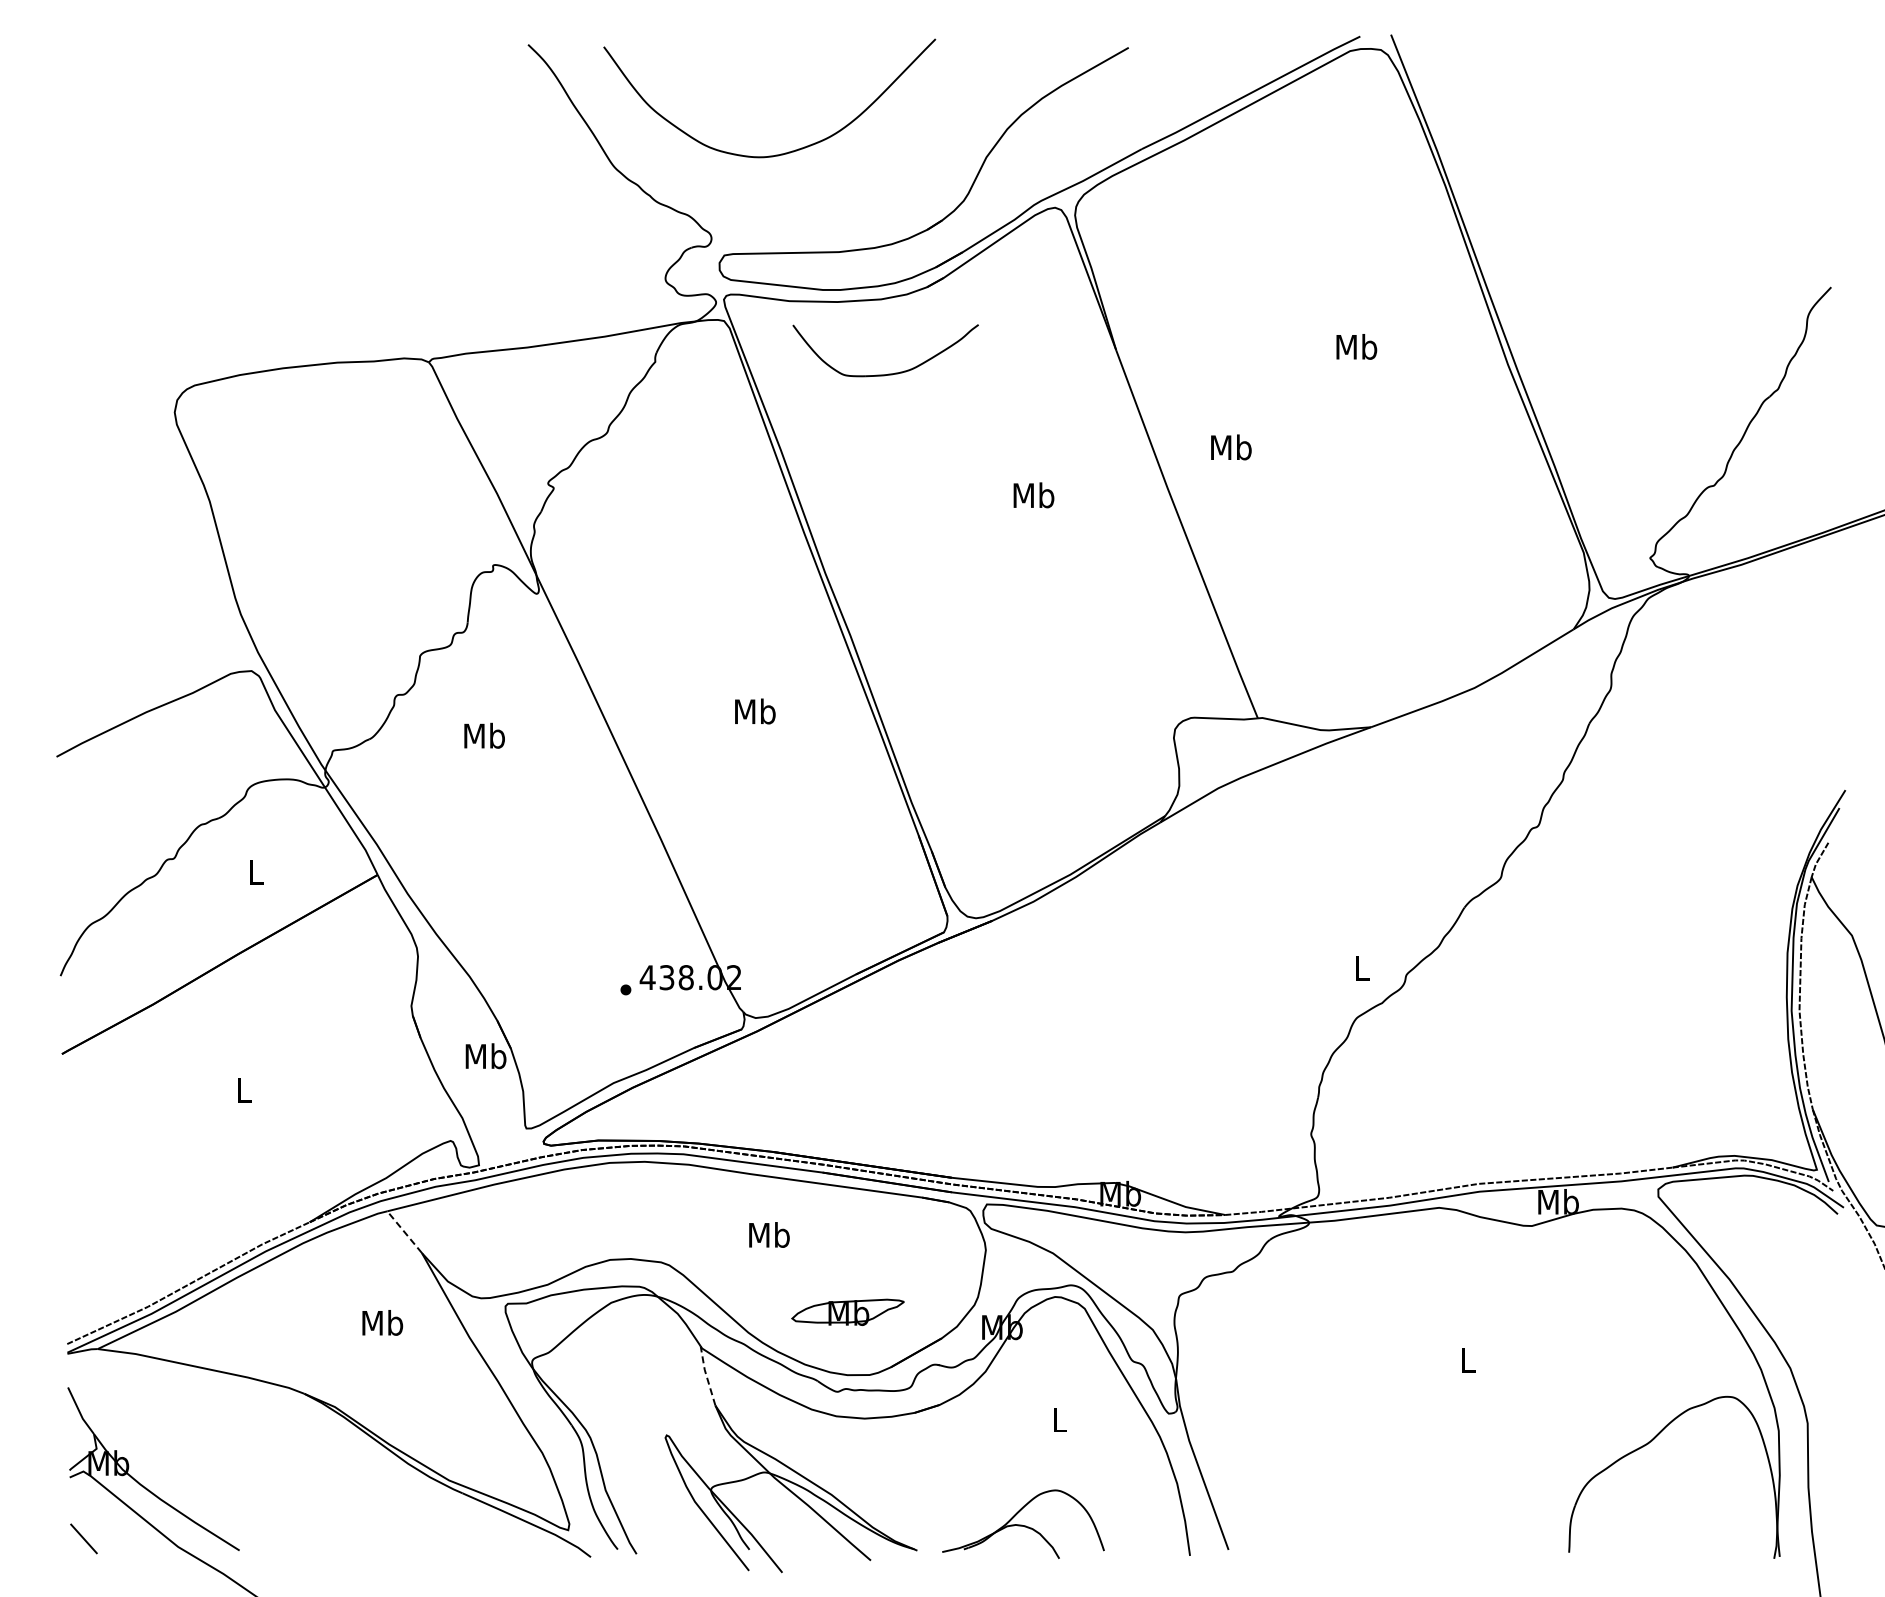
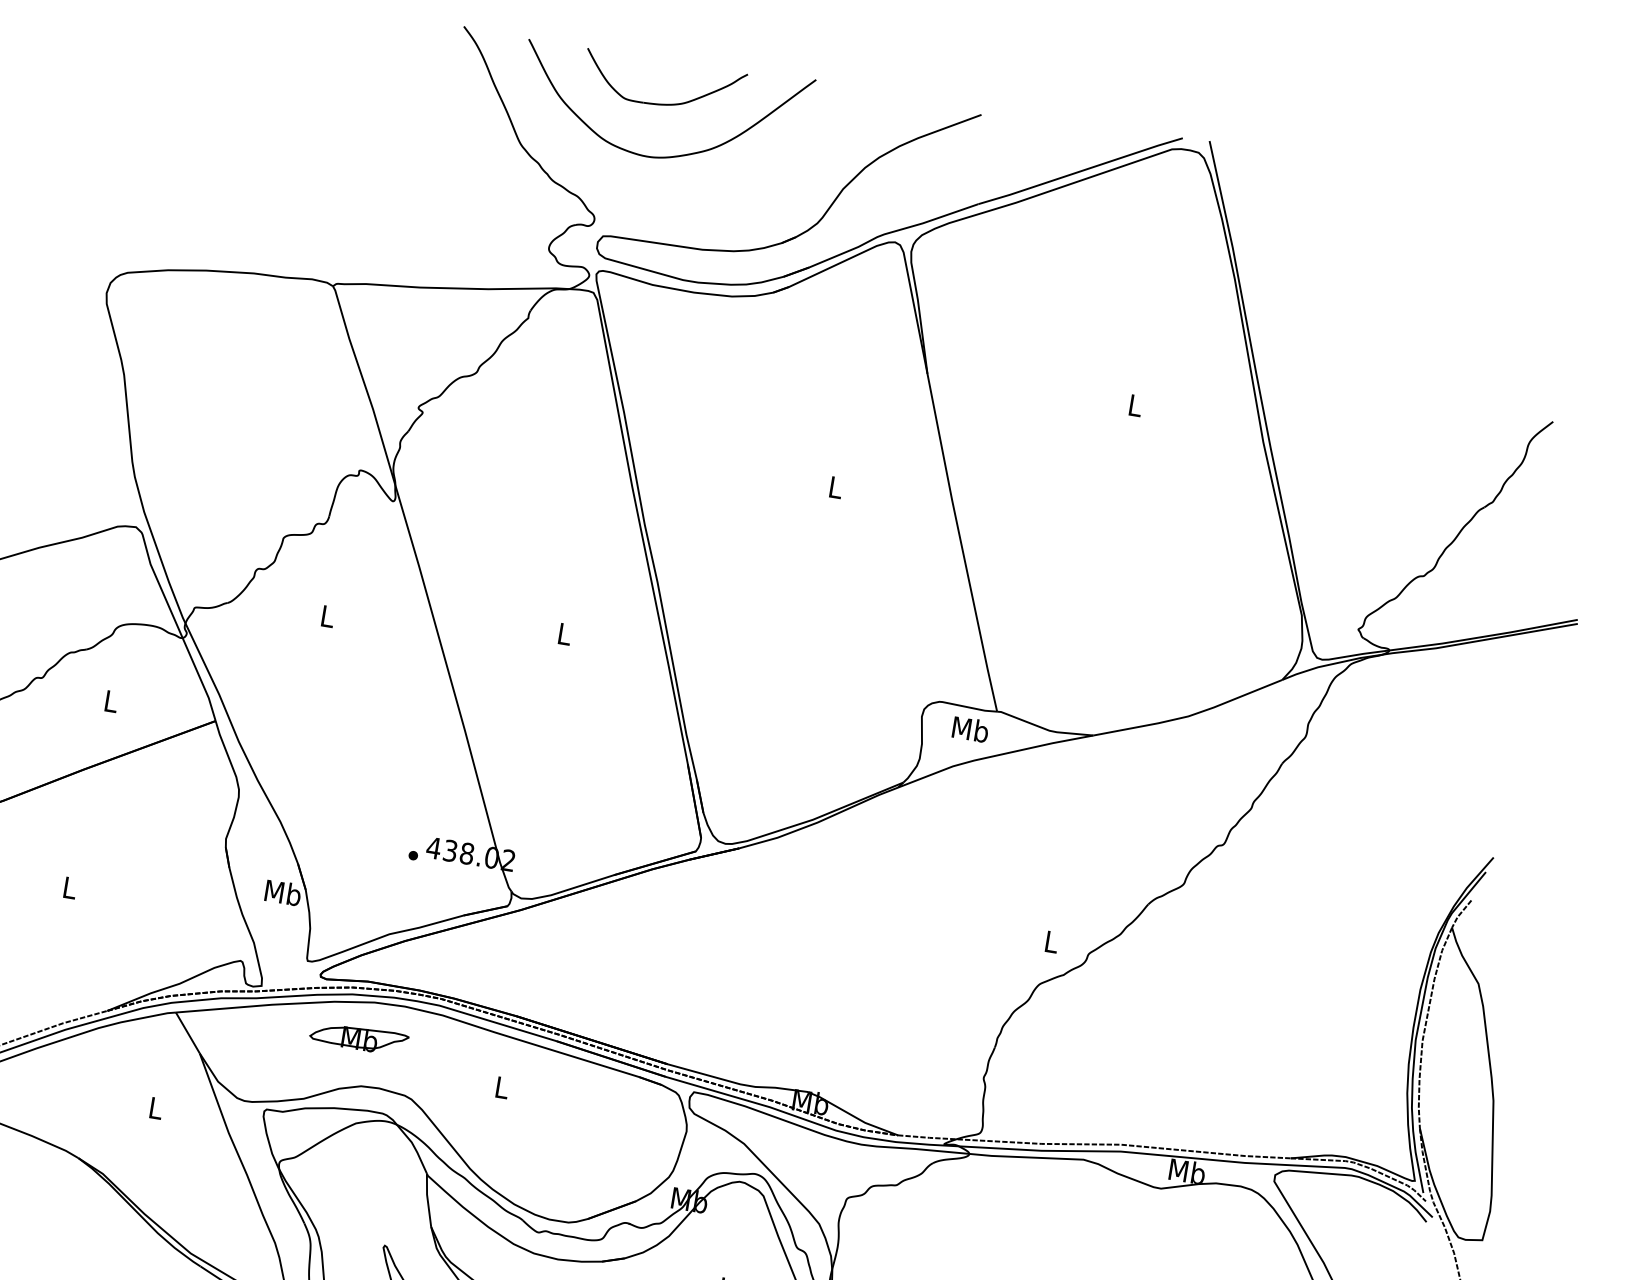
text: (1356, 346) -> (1135, 405), Mb -> L
part: (888, 373) -> (663, 103), moved
text: (1231, 447) -> (970, 729), moved
text: (1033, 495) -> (835, 487), Mb -> L
text: (755, 711) -> (564, 634), Mb -> L
text: (484, 735) -> (327, 616), Mb -> L
line: (404, 1231) -> (187, 1032), dashed -> solid
text: (769, 1234) -> (502, 1087), Mb -> L
part: (847, 1311) -> (358, 1037), moved
text: (382, 1322) -> (155, 1107), Mb -> L
line: (706, 1375) -> (427, 1199), dashed -> solid

